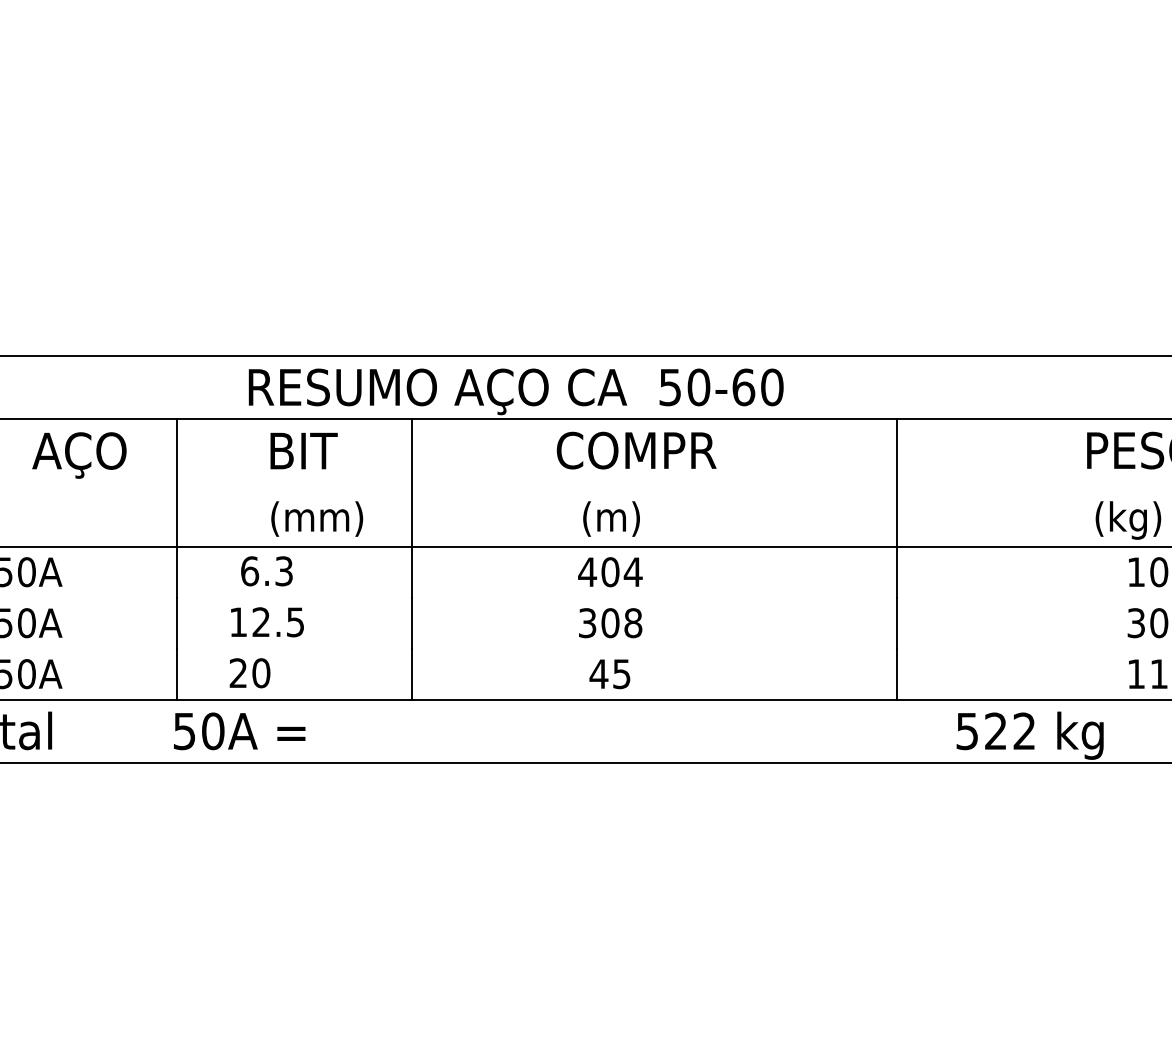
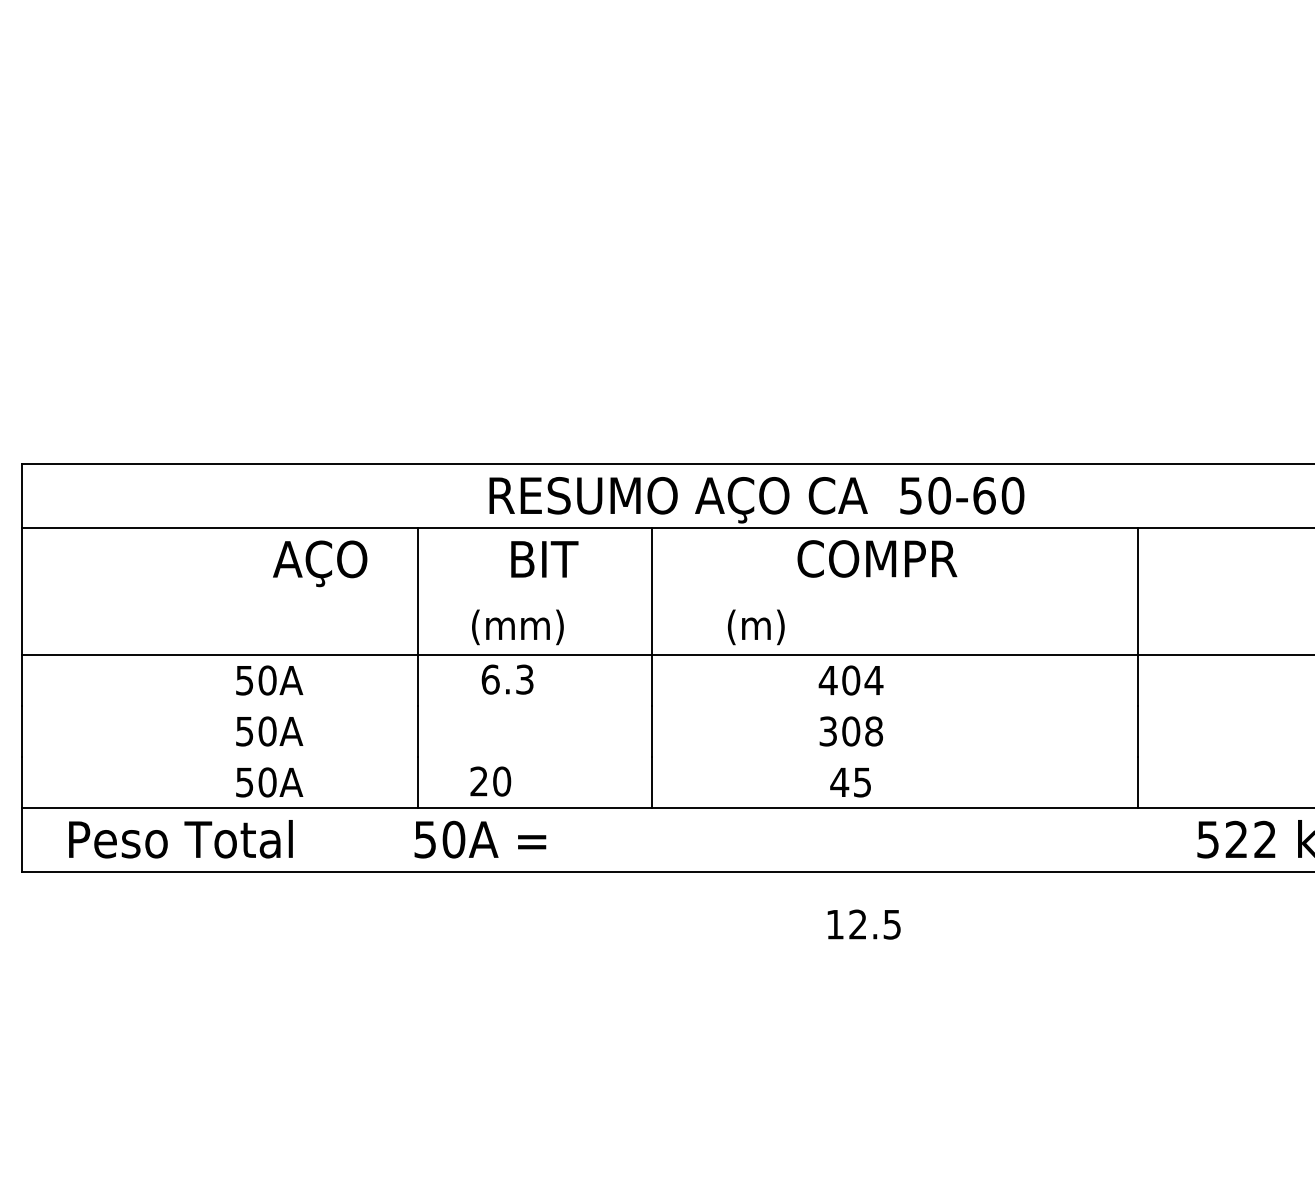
text: (316, 519) -> (517, 627), moved
text: (611, 519) -> (756, 627), moved
text: (266, 622) -> (863, 924), moved

